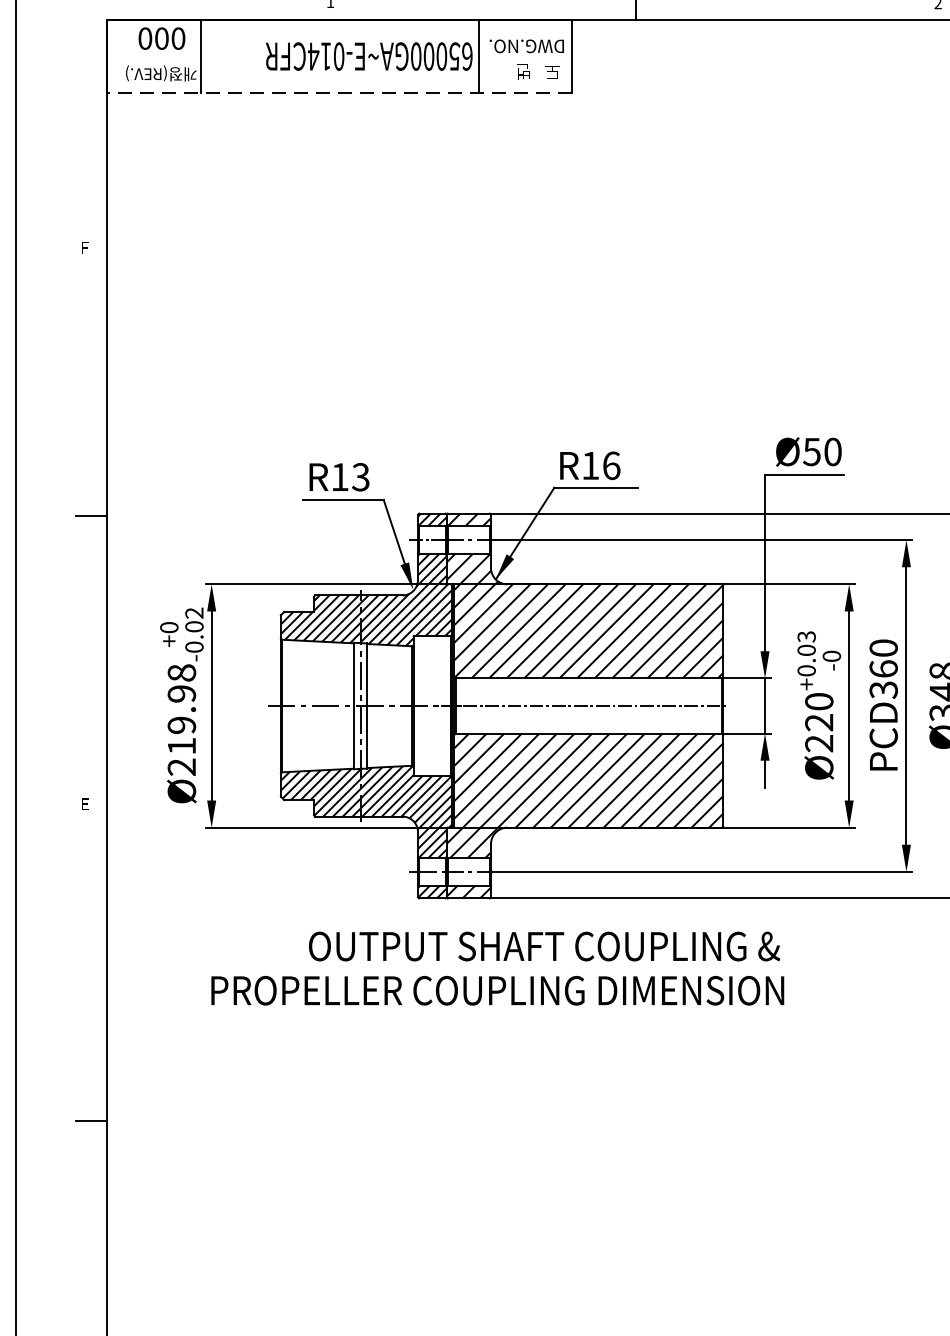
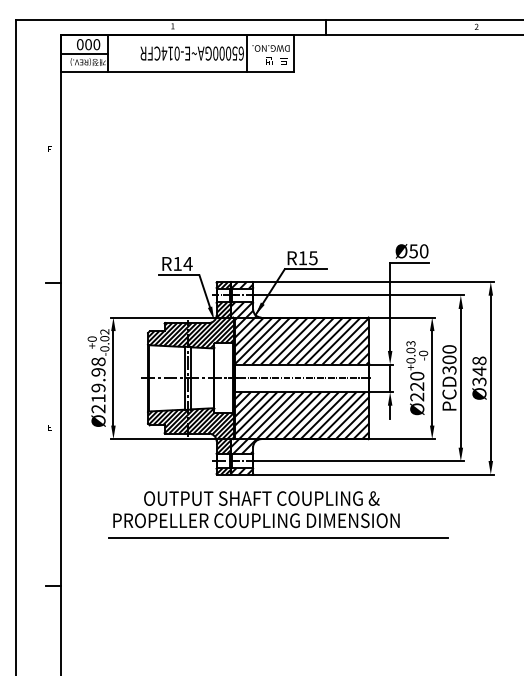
line: (153, 58) -> (84, 54), added
line: (337, 92) -> (176, 71), dashed -> solid
text: (611, 466) -> (313, 258), R16 -> R15
text: (359, 476) -> (187, 263), R13 -> R14
text: (883, 668) -> (449, 359), PCD360 -> PCD300
text: (543, 946) -> (261, 498), moved
line: (541, 1024) -> (278, 537), added

